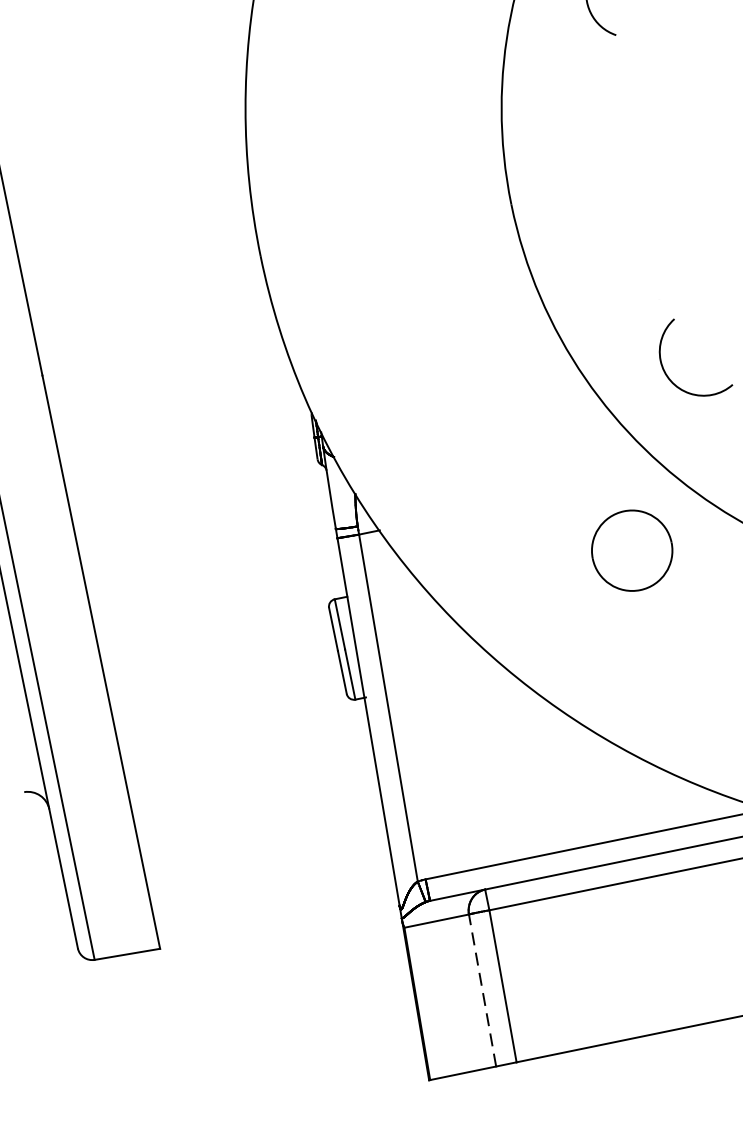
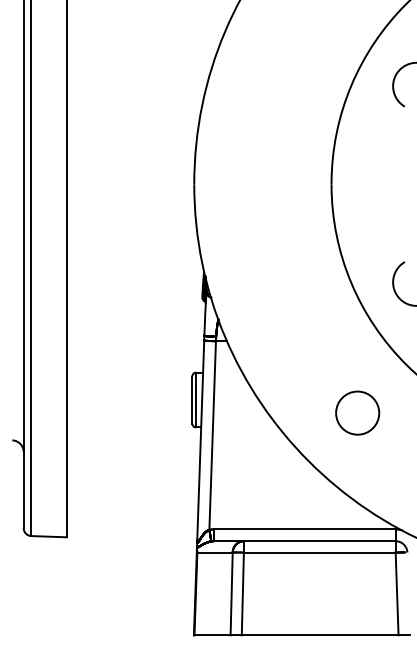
part: (631, 549) -> (357, 412), moved
line: (482, 989) -> (231, 593), dashed -> solid

